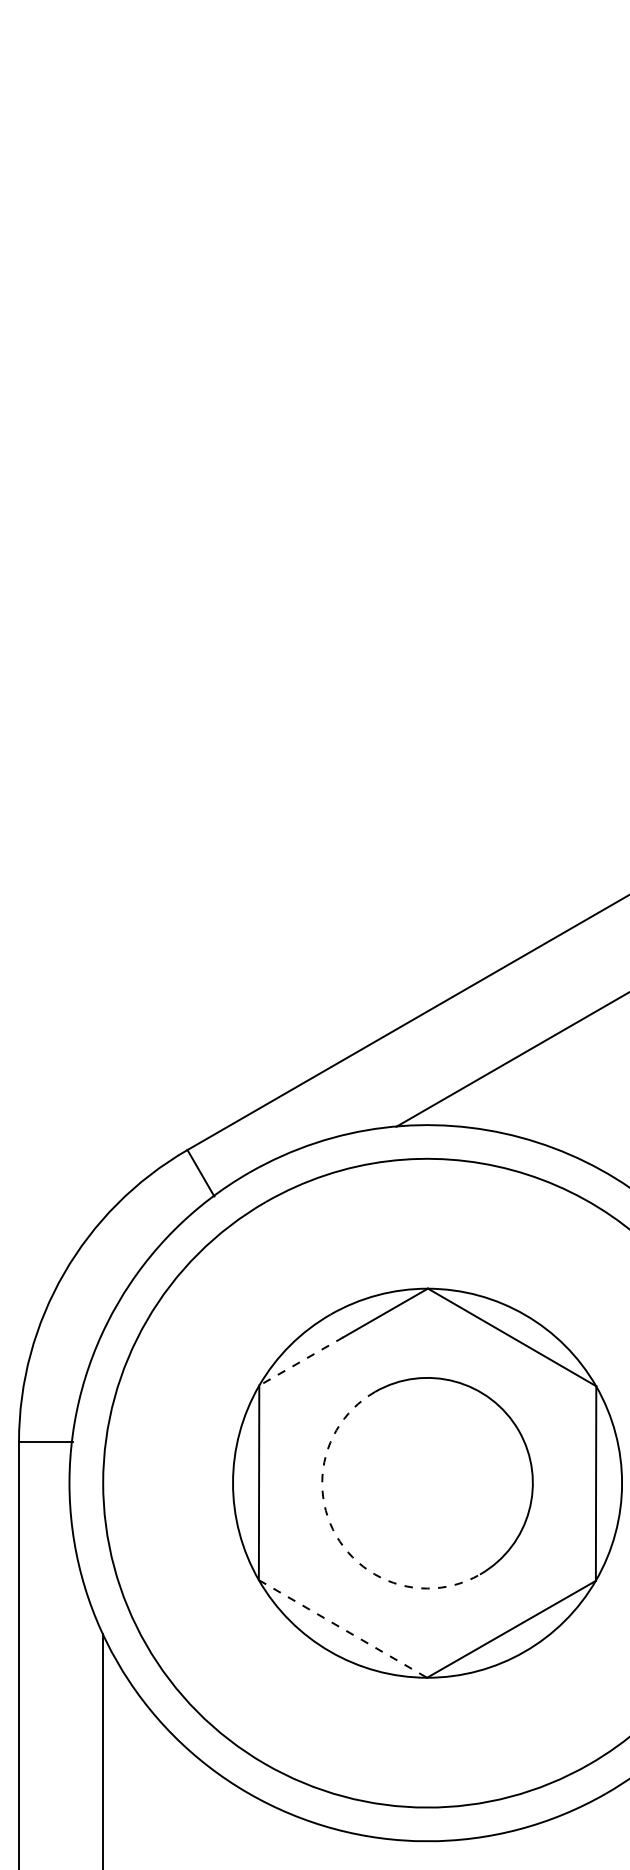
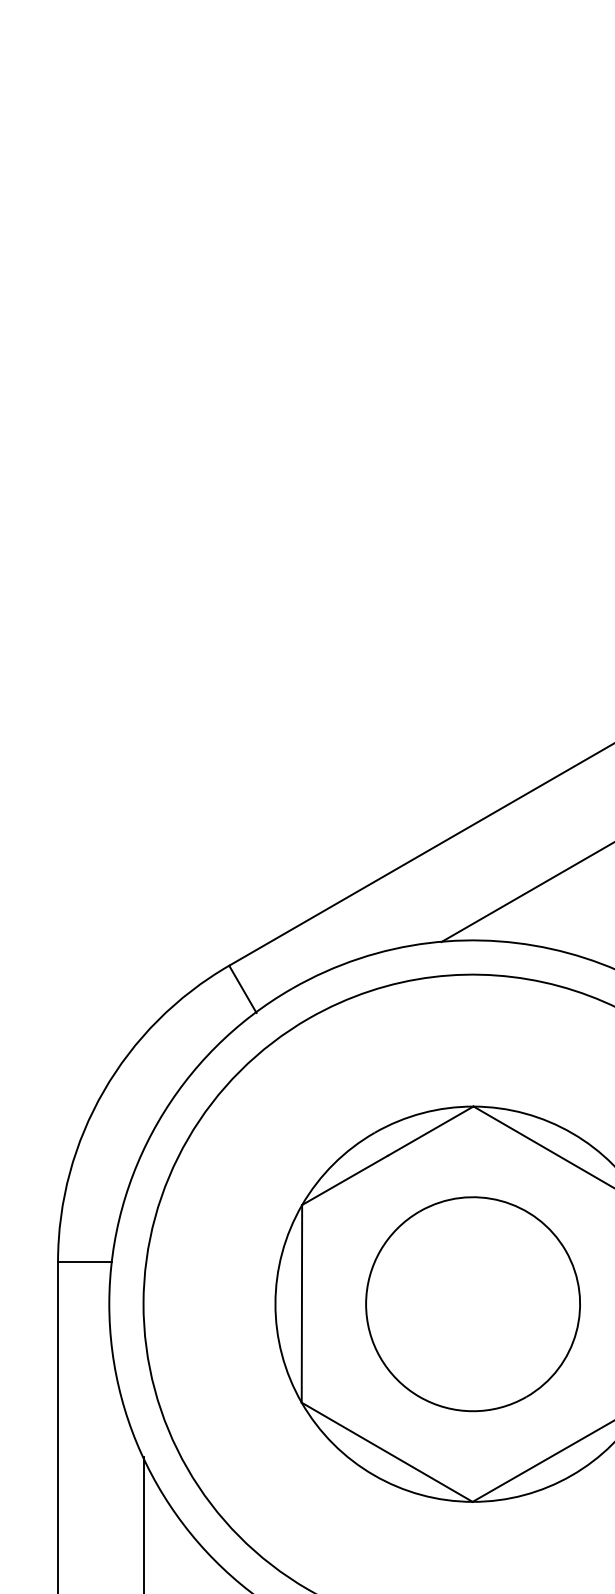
line: (301, 1361) -> (345, 1180), dashed -> solid
arc: (336, 1535) -> (380, 1357), dashed -> solid
line: (343, 1629) -> (387, 1452), dashed -> solid

